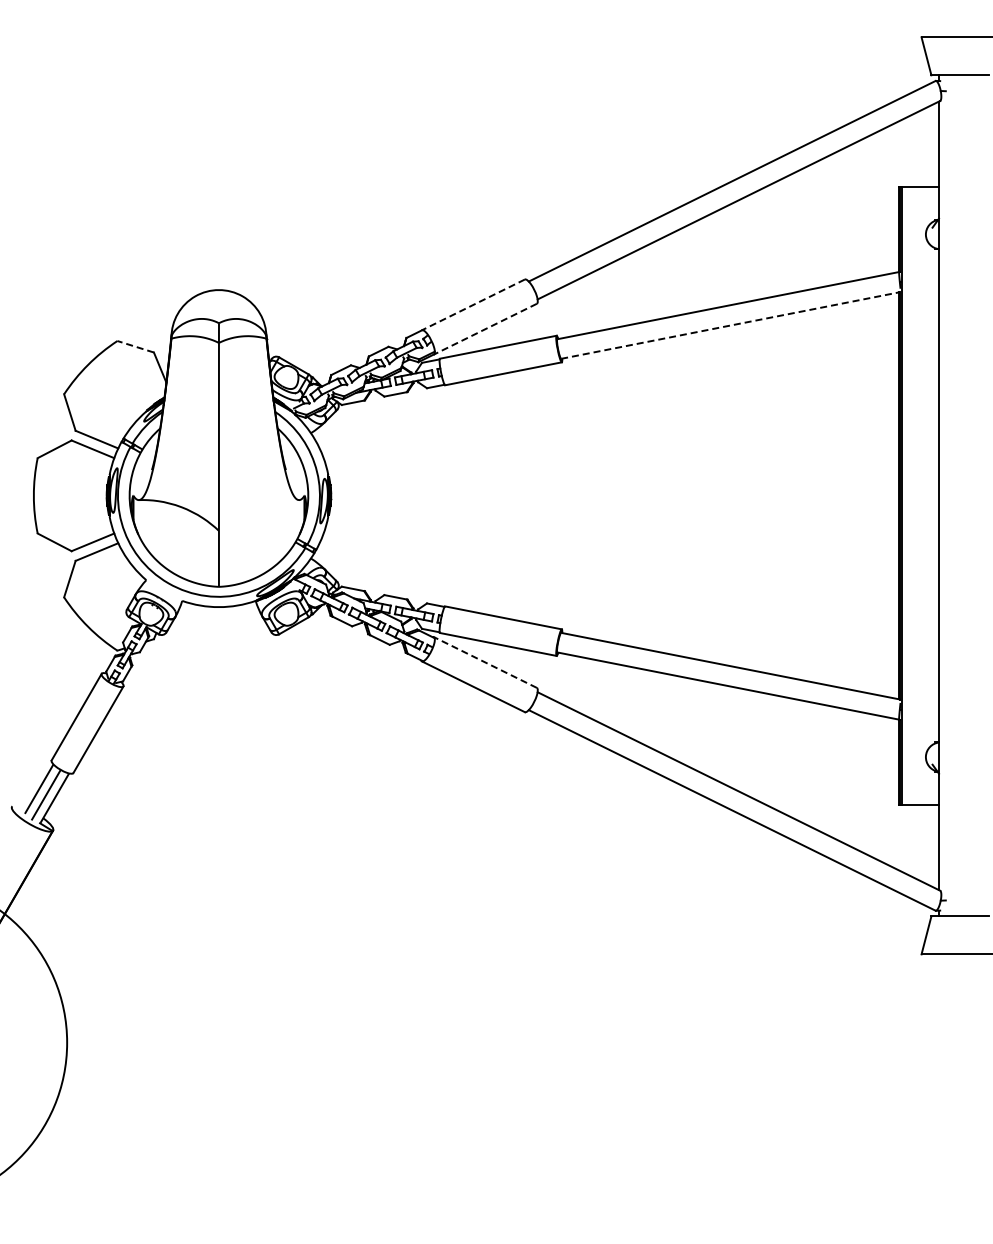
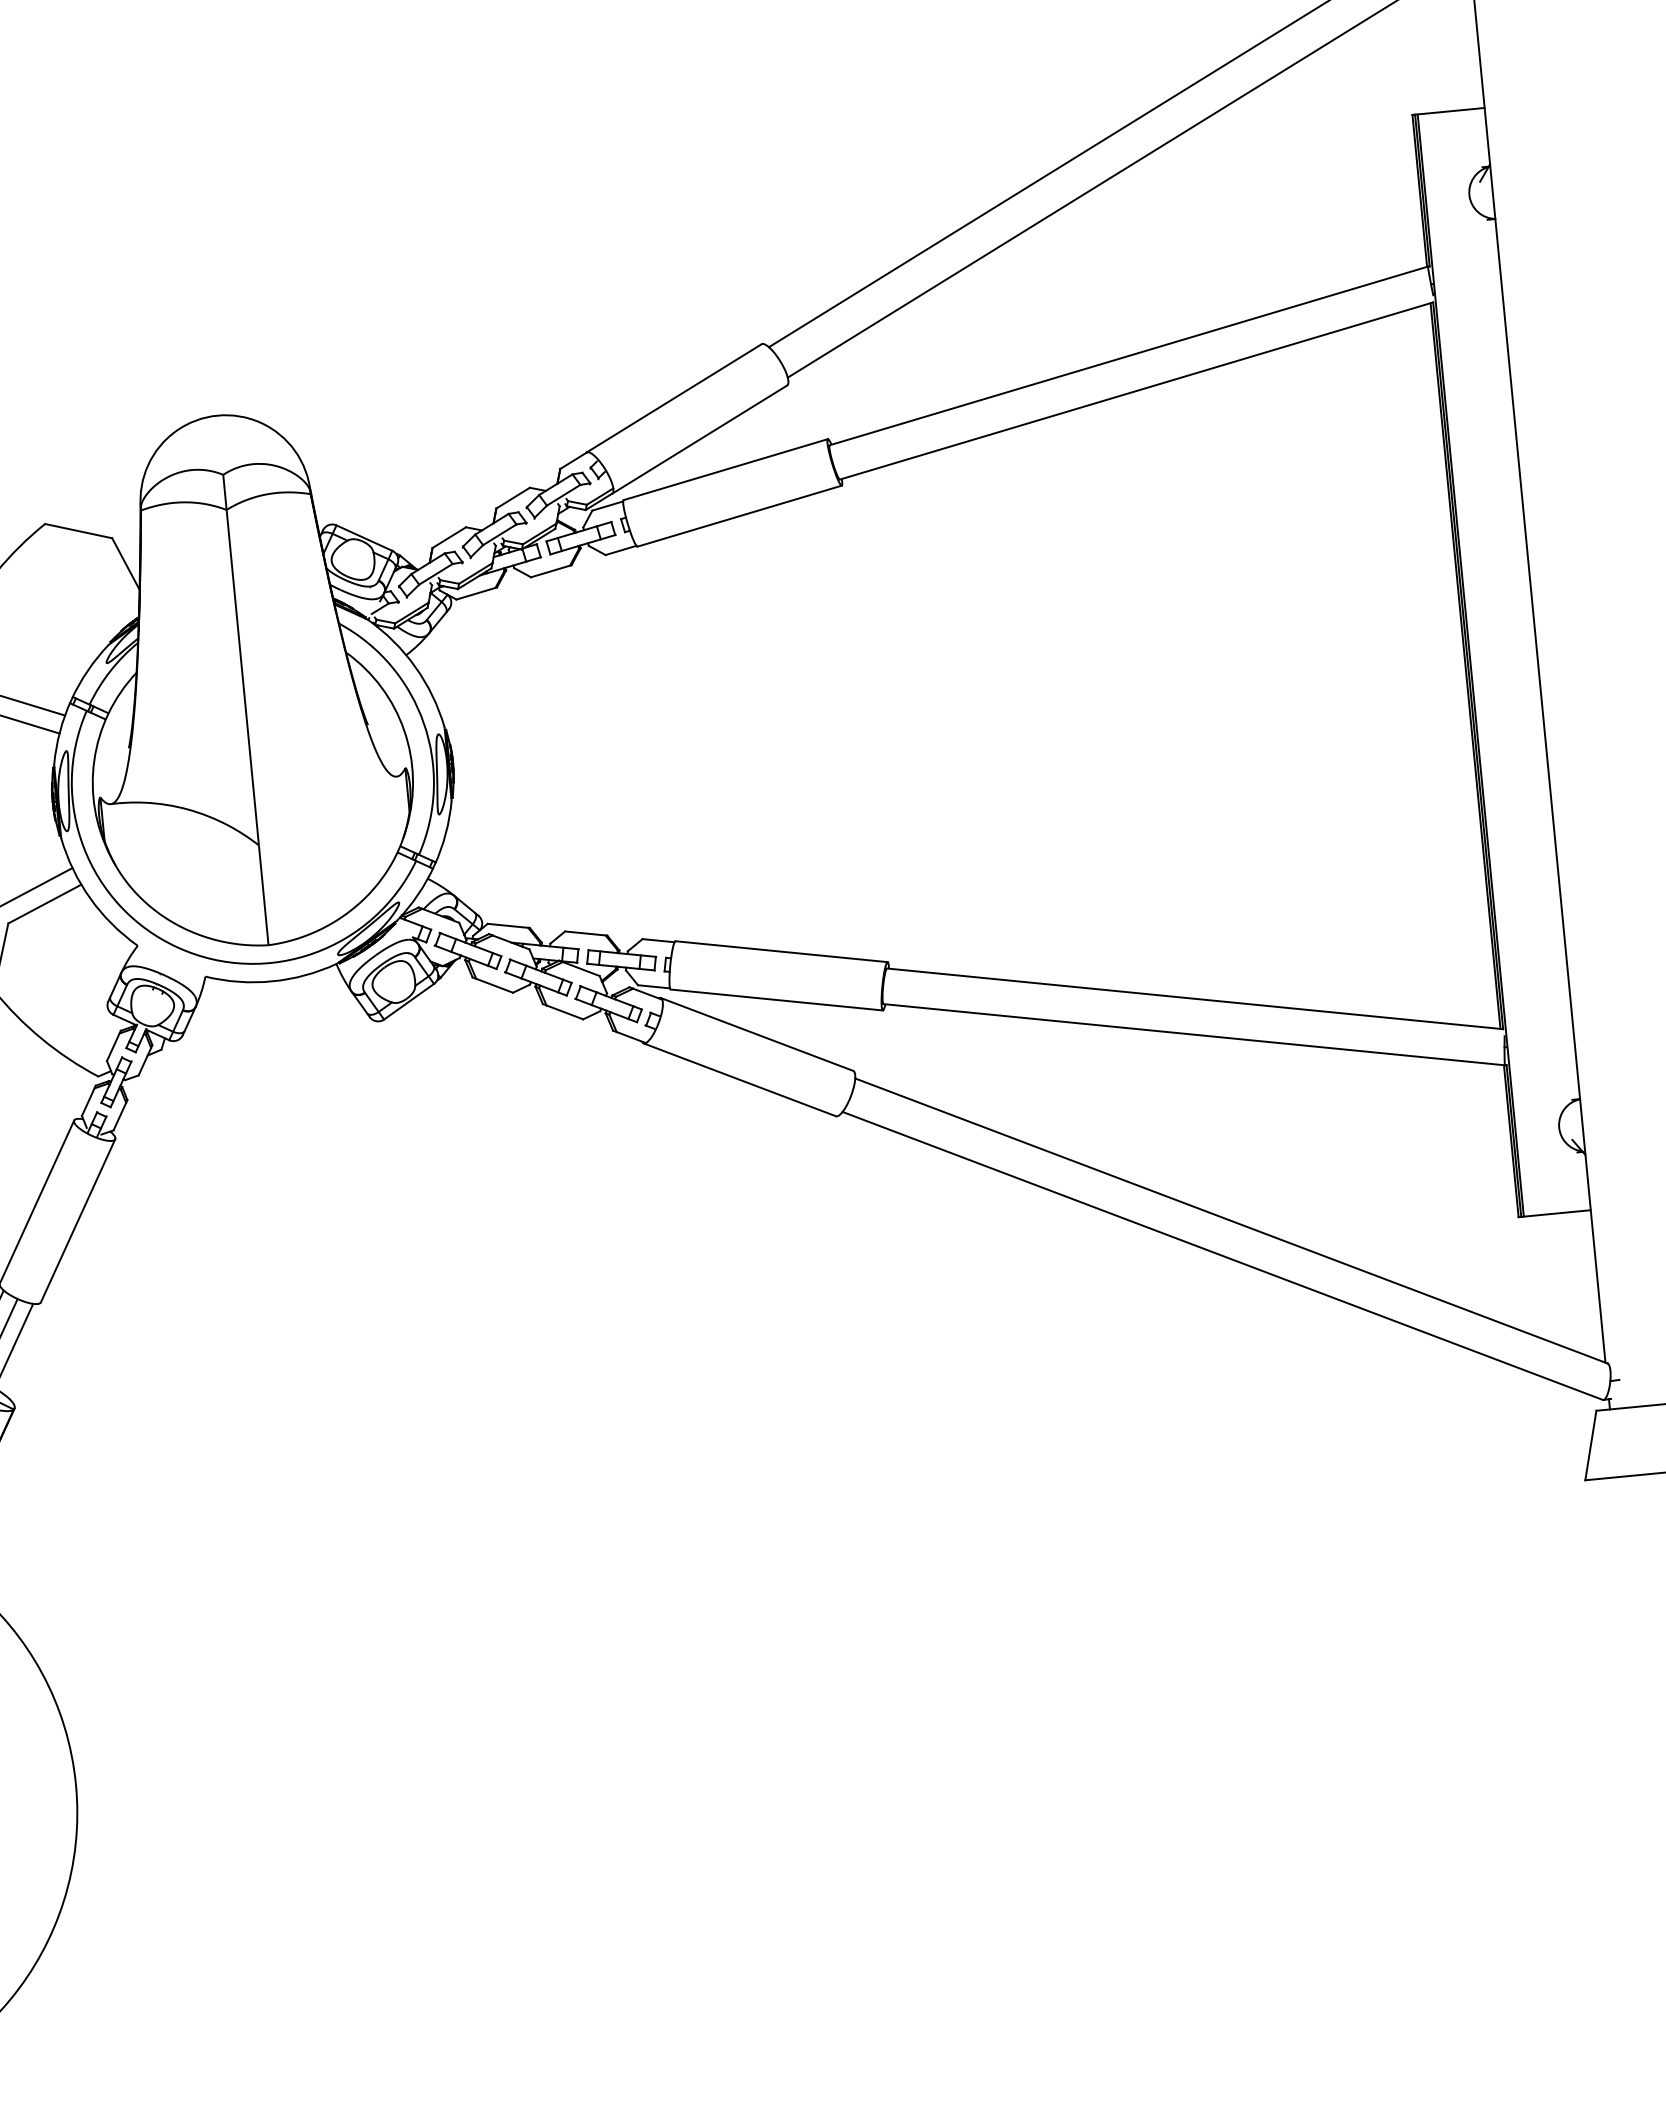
line: (473, 305) -> (674, 399), dashed -> solid
line: (730, 325) -> (1136, 390), dashed -> solid
line: (484, 329) -> (698, 440), dashed -> solid
line: (135, 346) -> (78, 530), dashed -> solid
line: (484, 662) -> (755, 1034), dashed -> solid

